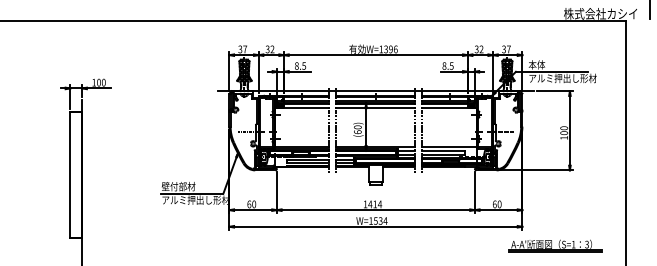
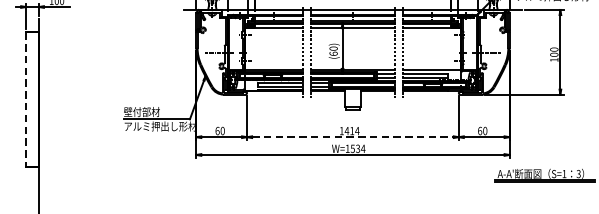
line: (70, 175) -> (26, 100), solid -> dashed
line: (376, 210) -> (353, 137), solid -> dashed

